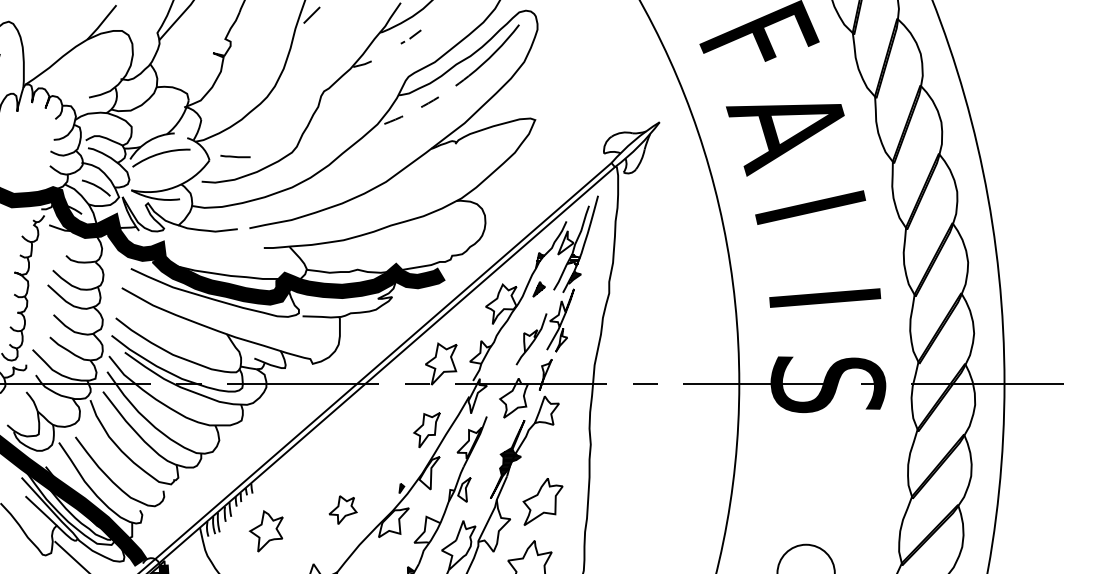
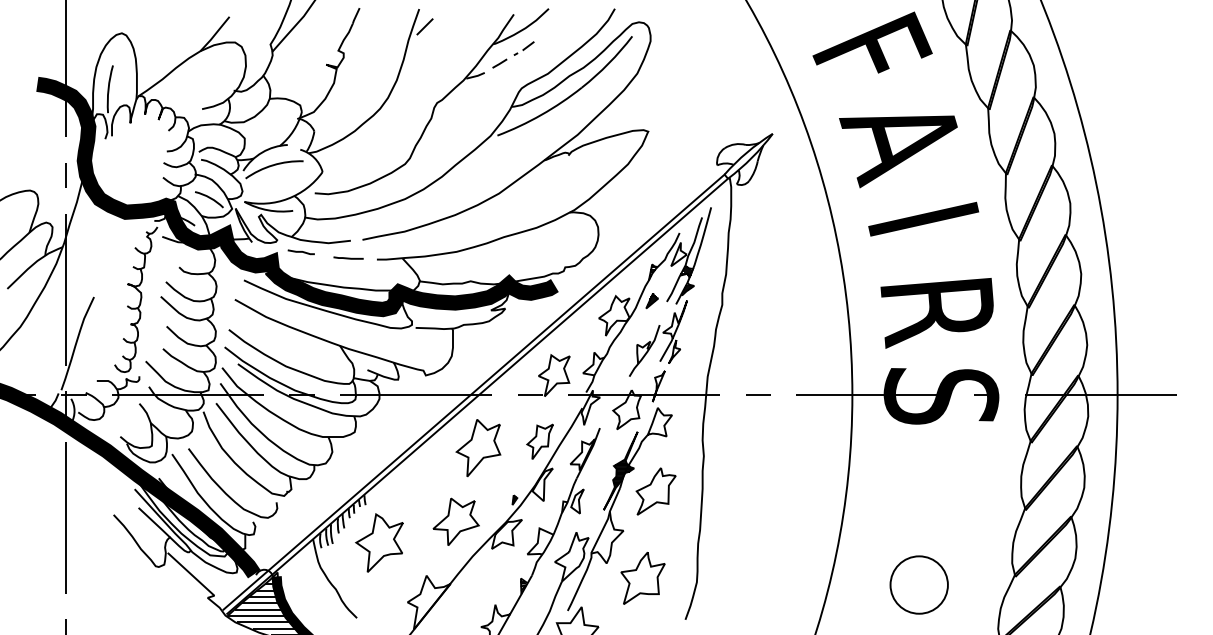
line: (386, 51) -> (499, 63), added
arc: (428, 102) -> (541, 114), dashed -> solid
line: (235, 155) -> (348, 257), moved
line: (187, 240) -> (300, 252), added
text: (824, 301) -> (937, 313), I -> R
part: (365, 436) -> (478, 448), added
part: (542, 501) -> (655, 491), moved
part: (342, 509) -> (455, 521), size x1.67
part: (266, 530) -> (379, 542), size x1.43

